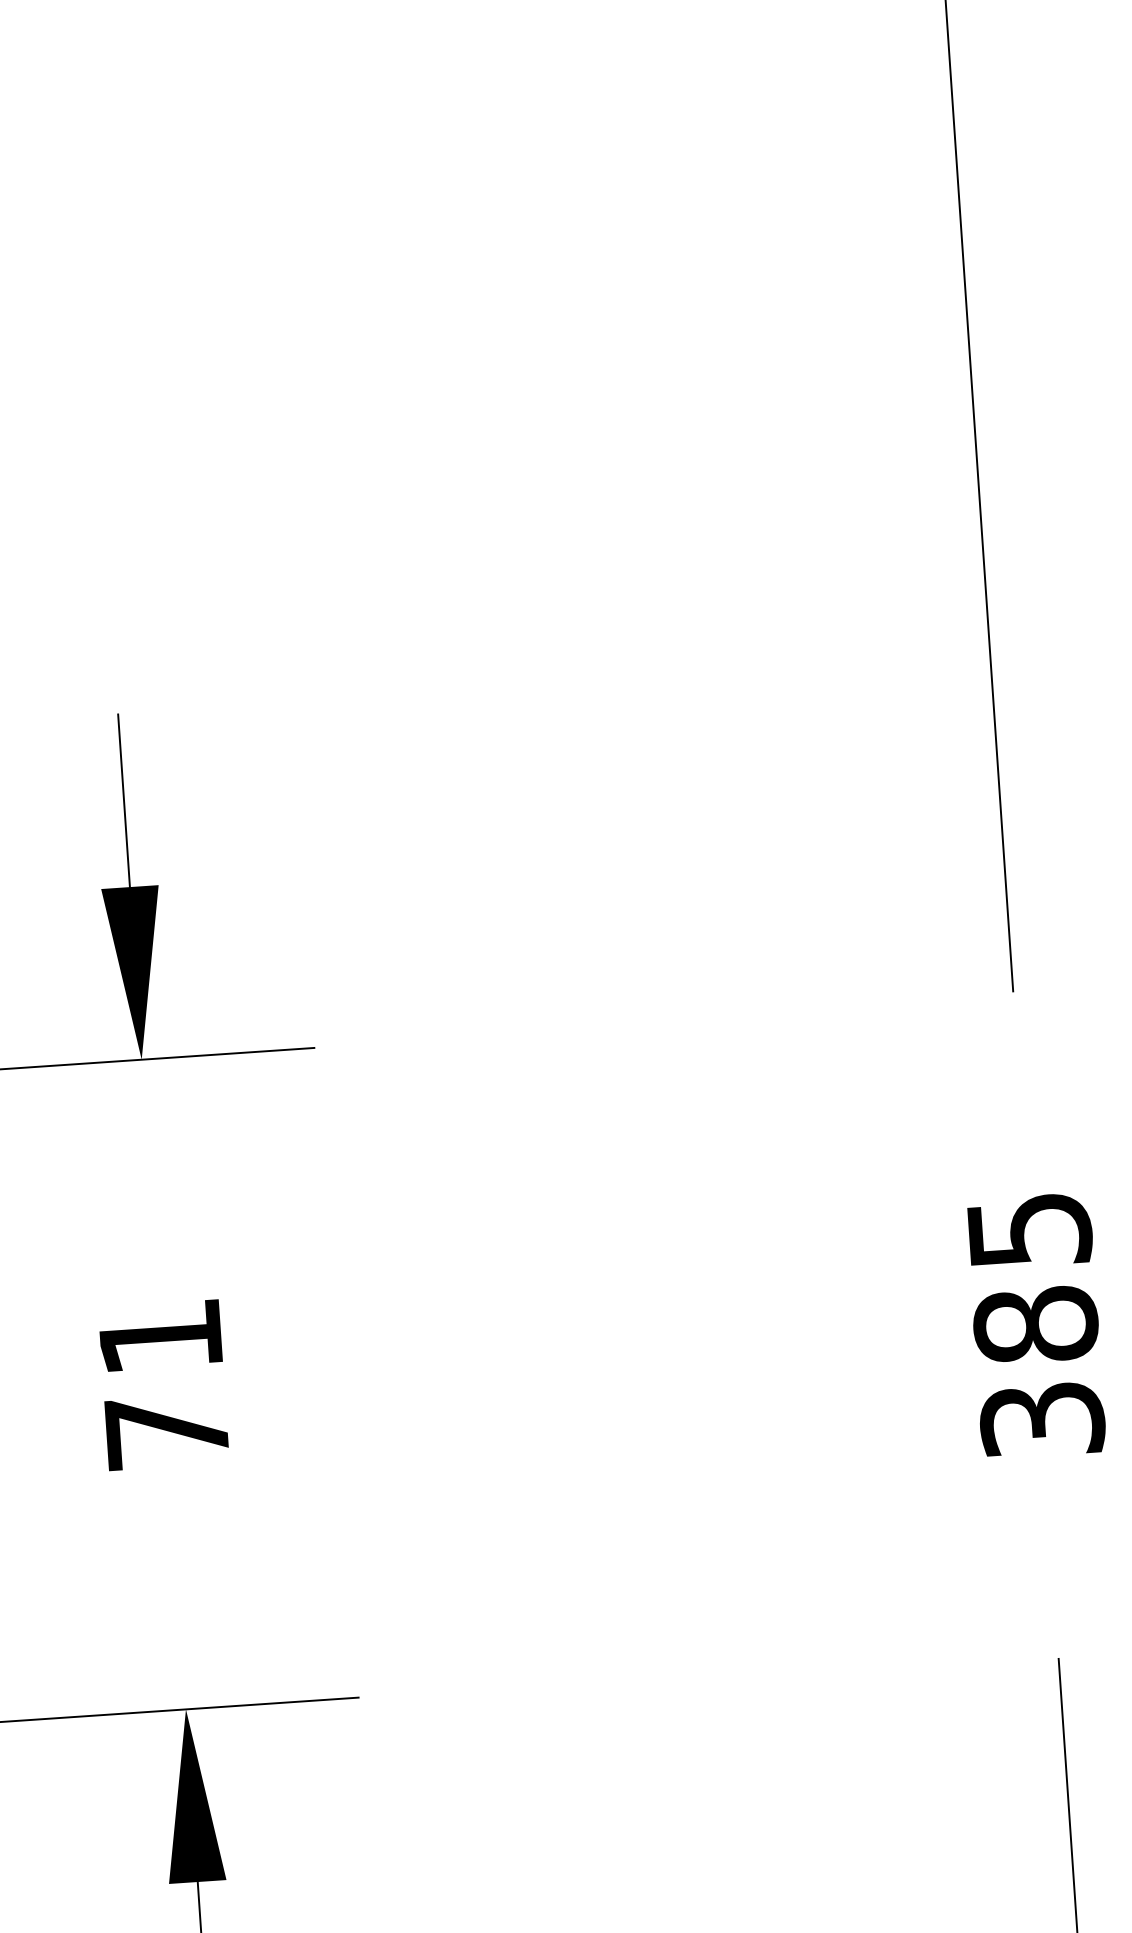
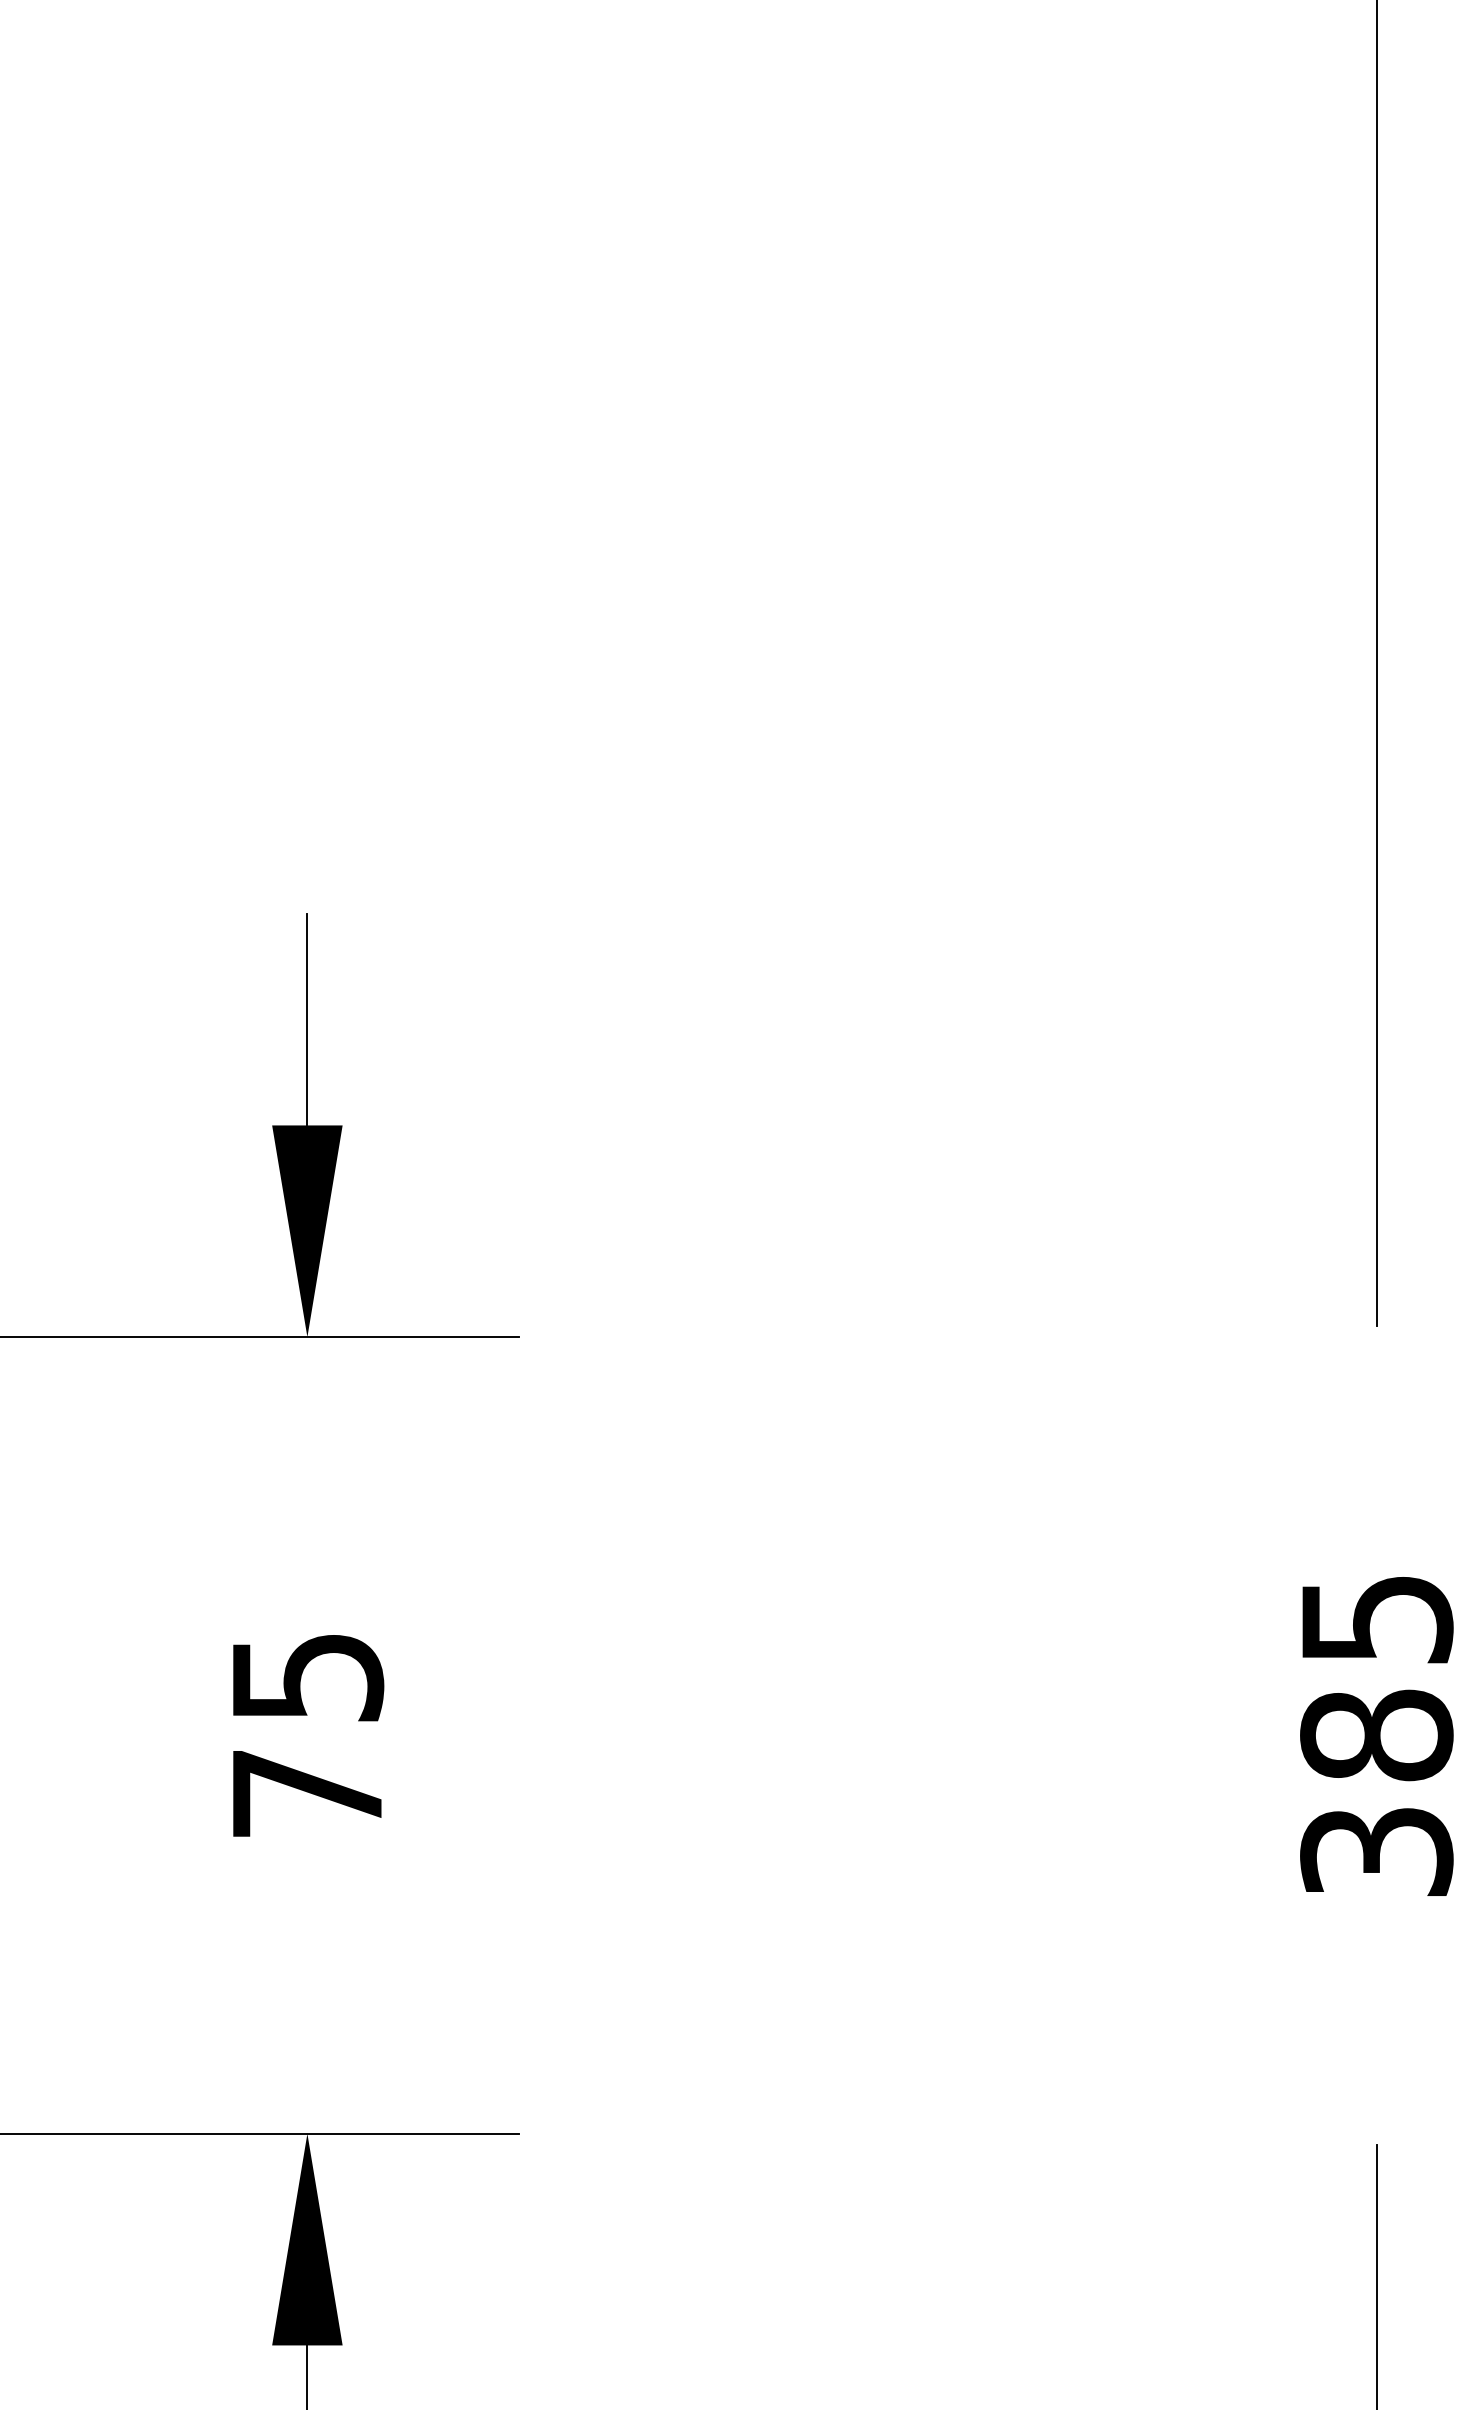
text: (161, 1338) -> (308, 1678), 71 -> 75

